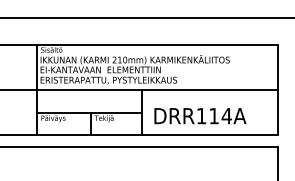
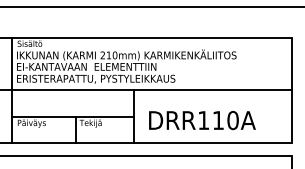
text: (226, 115) -> (232, 119), DRR114A -> DRR110A

